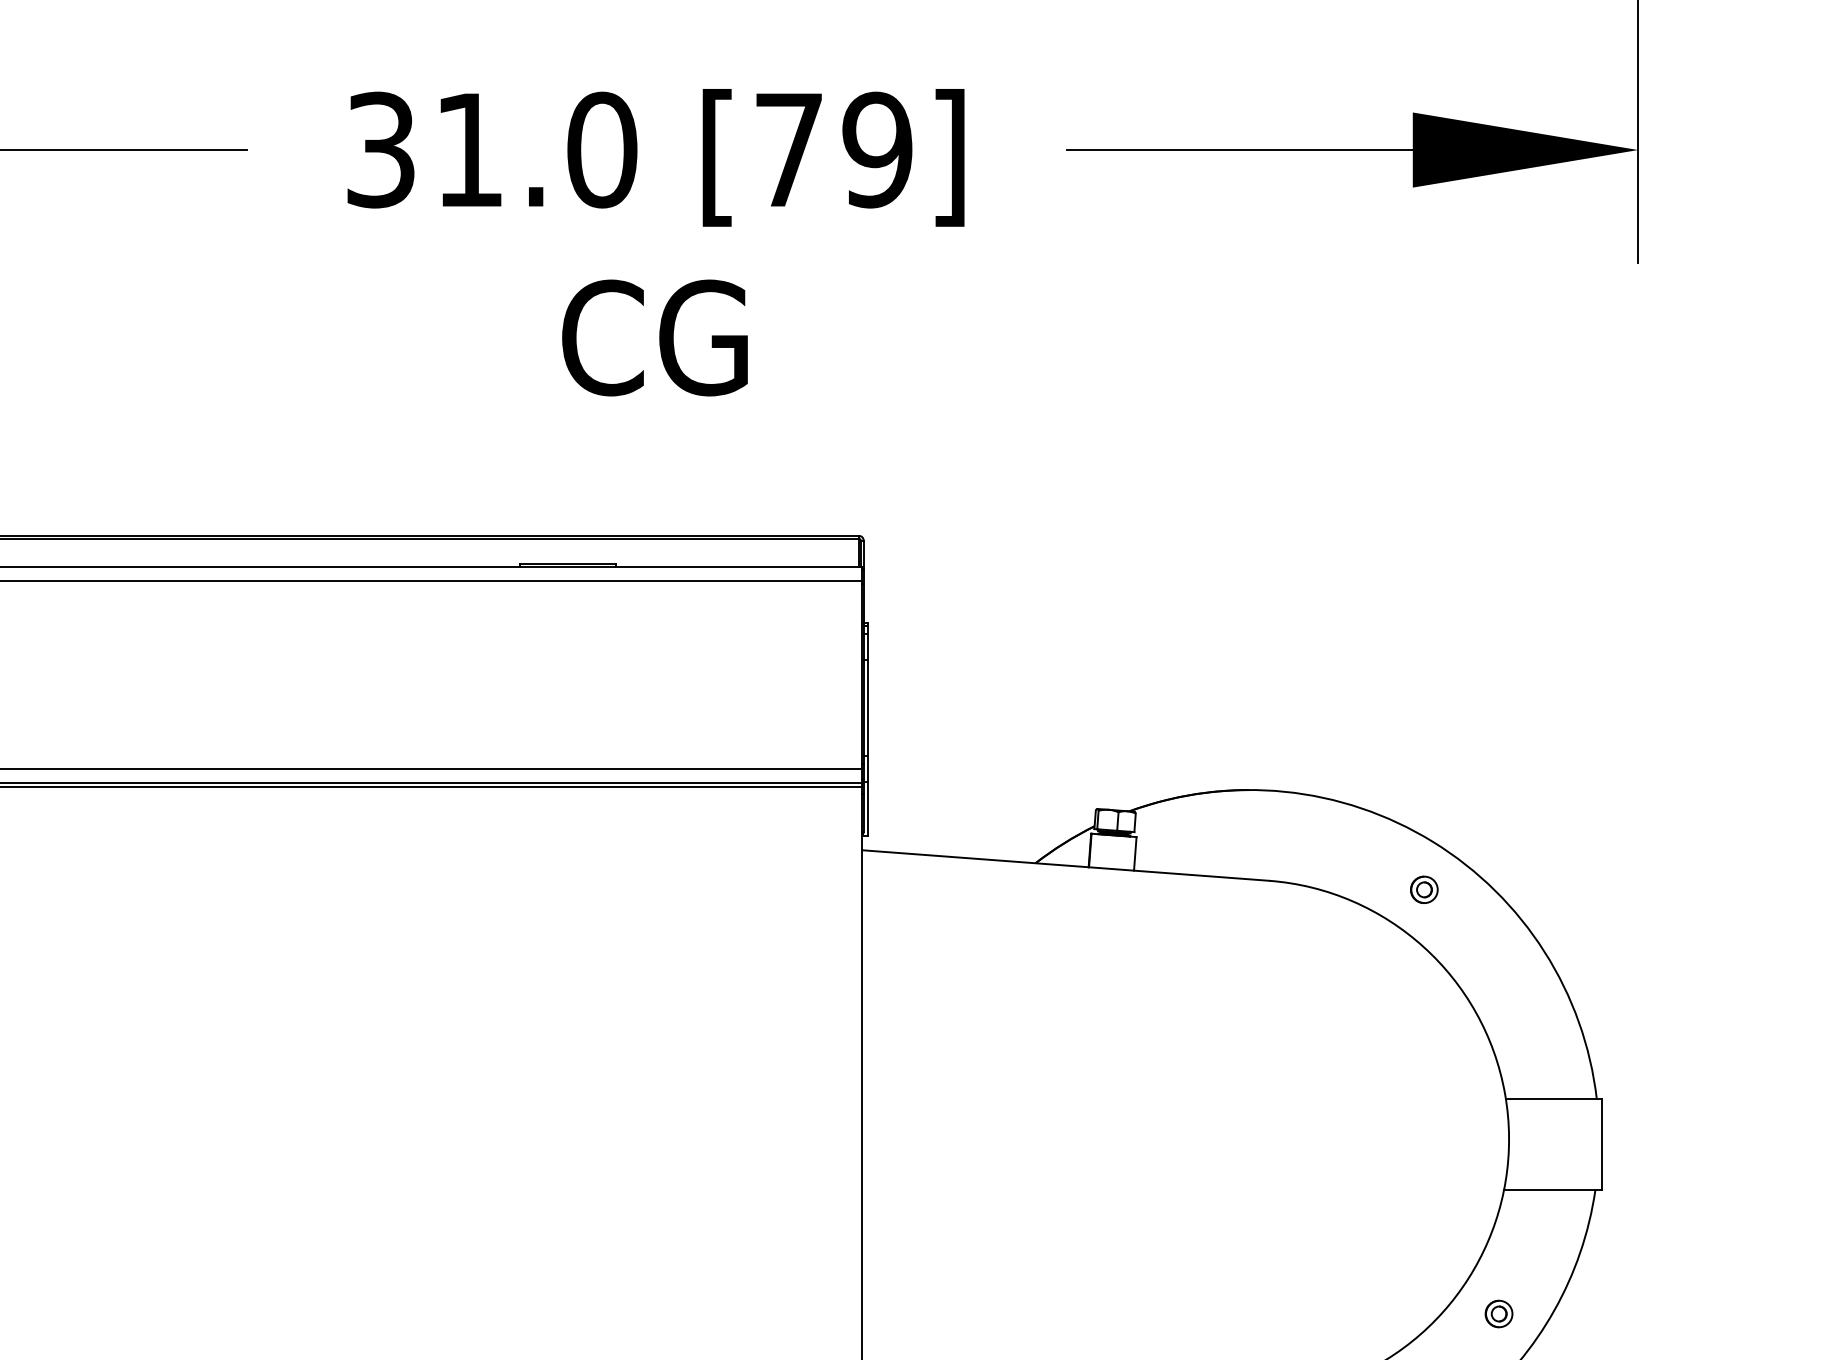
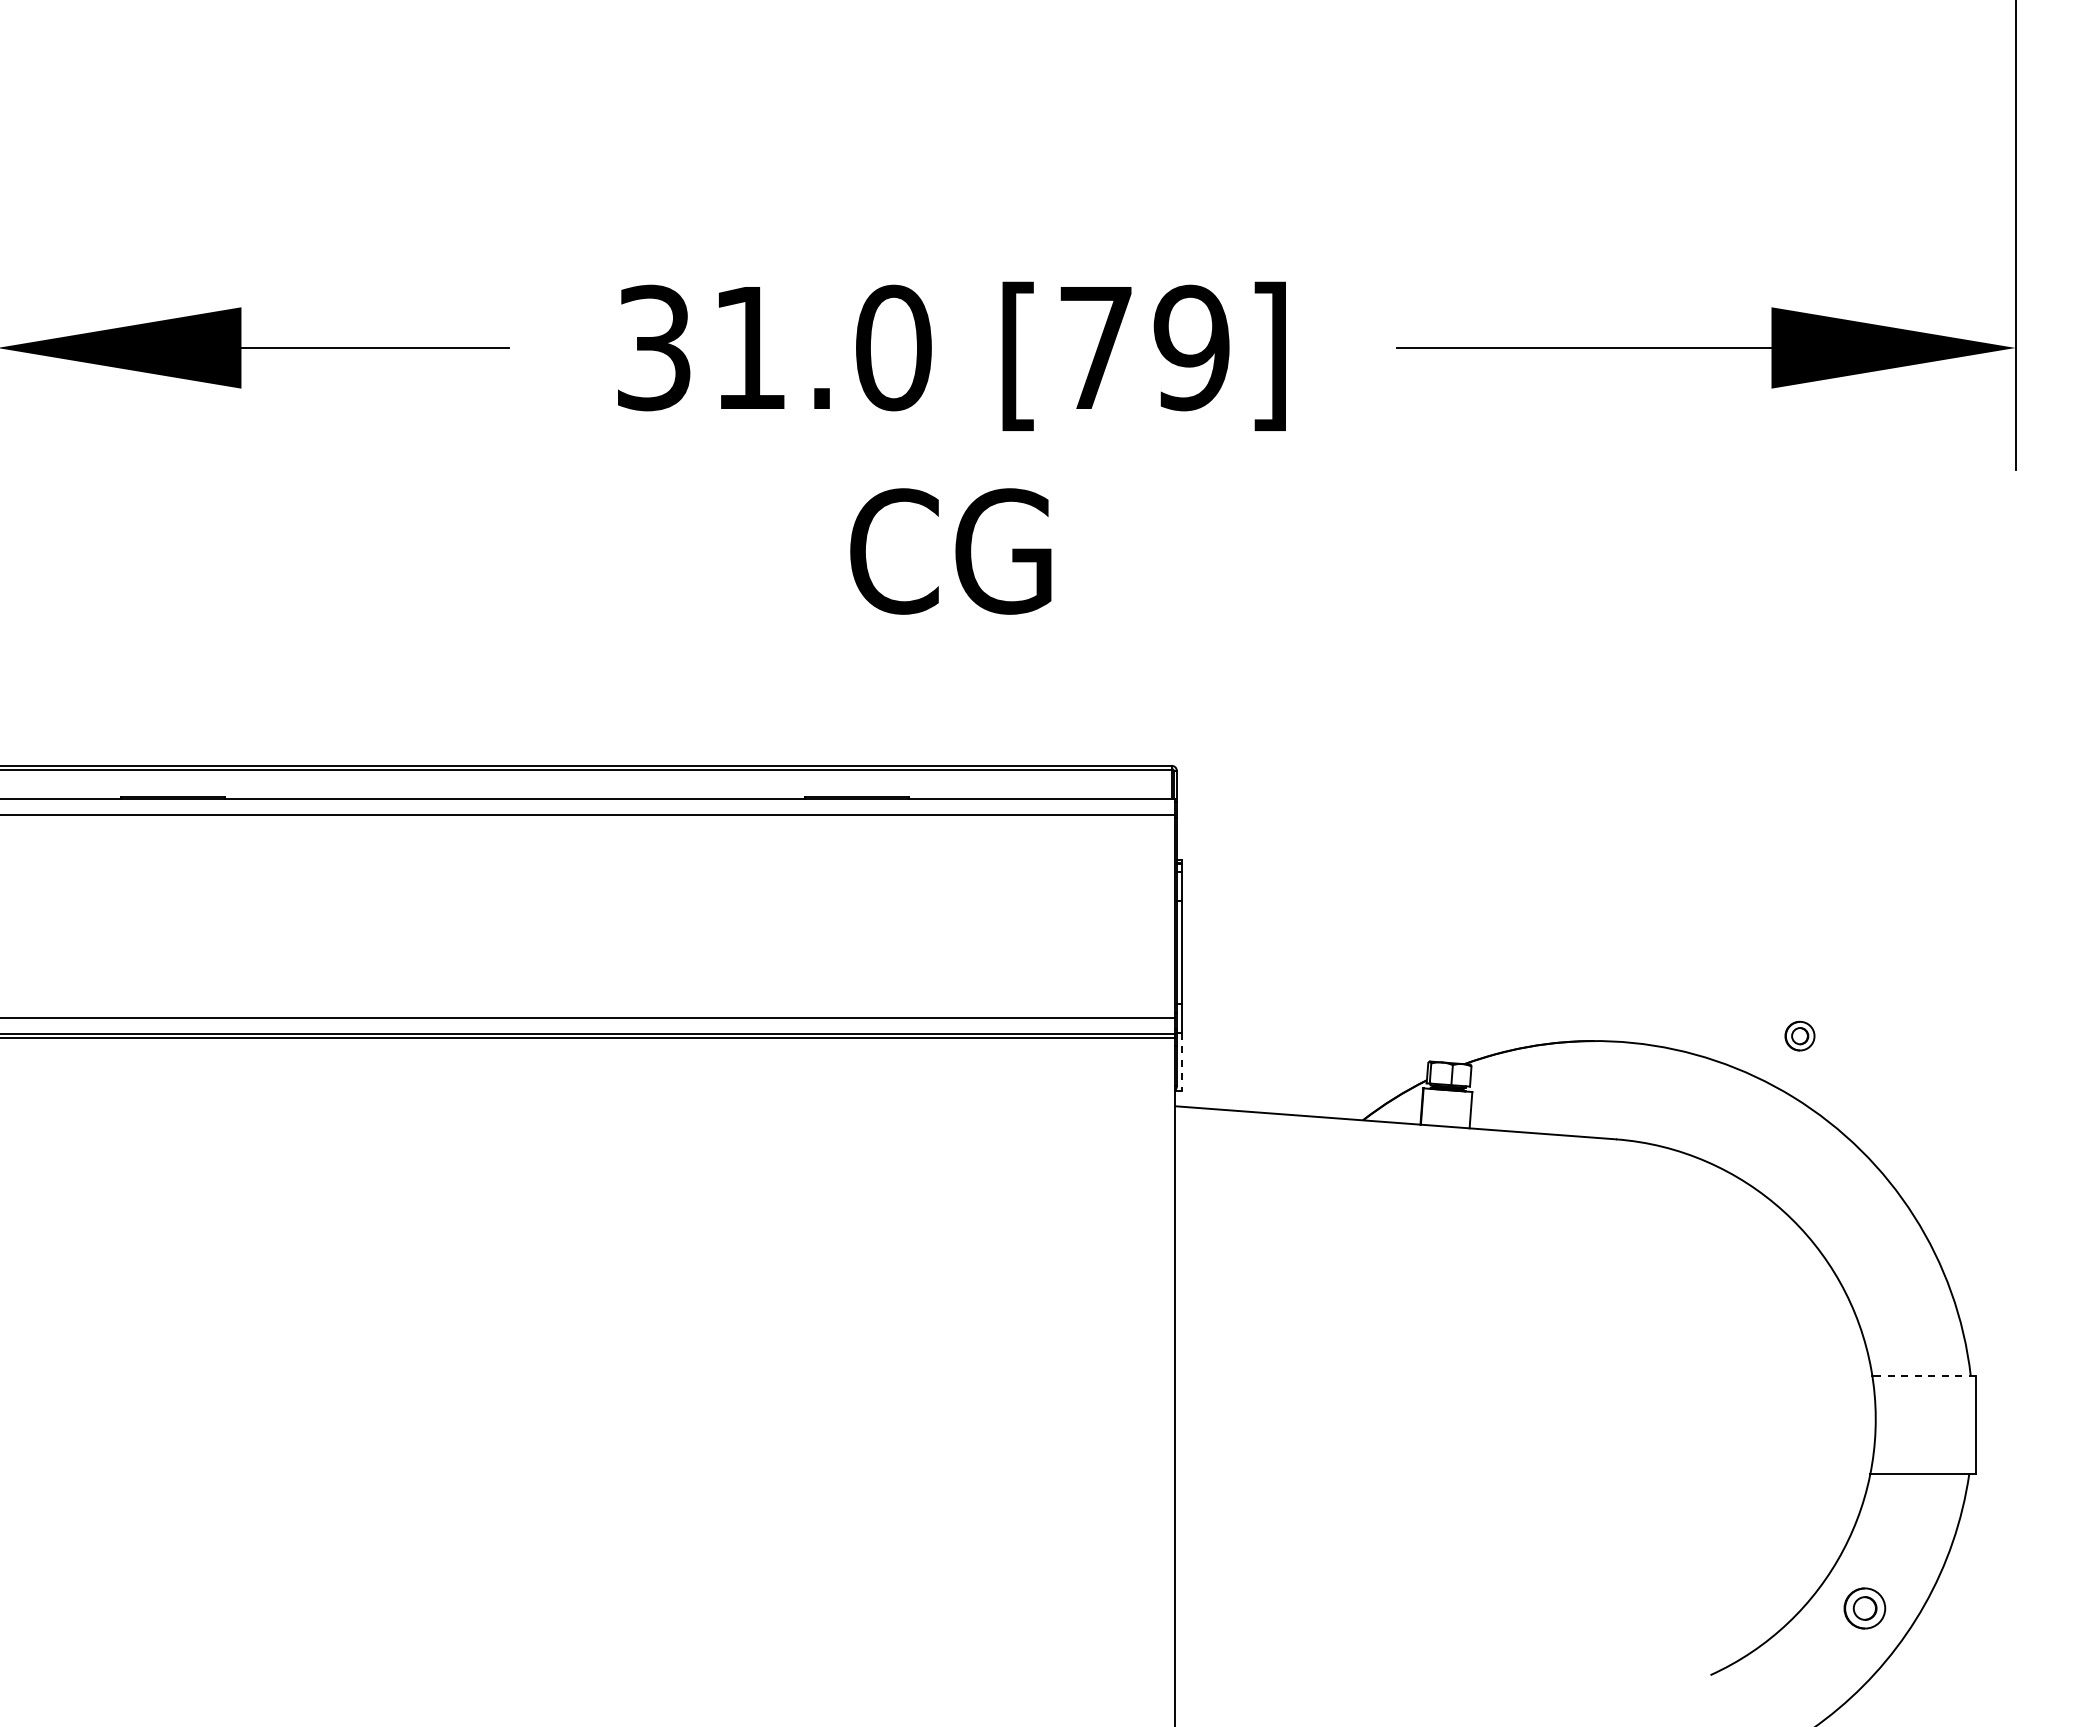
line: (867, 809) -> (1181, 1062), solid -> dashed
part: (1423, 889) -> (1799, 1035), moved
line: (1554, 1099) -> (1924, 1376), solid -> dashed
part: (1498, 1314) -> (1864, 1608), size x1.4

